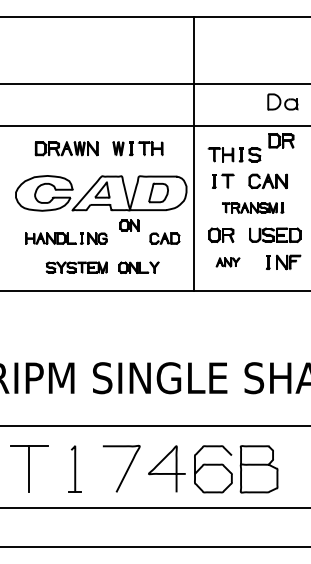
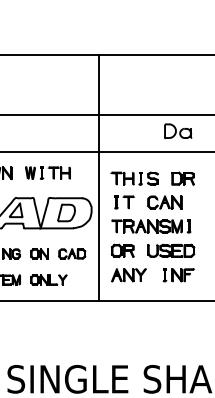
part: (281, 140) -> (183, 178), moved
part: (252, 207) -> (150, 225), size x1.43
part: (129, 225) -> (39, 253), moved
part: (227, 262) -> (128, 275), size x1.67

